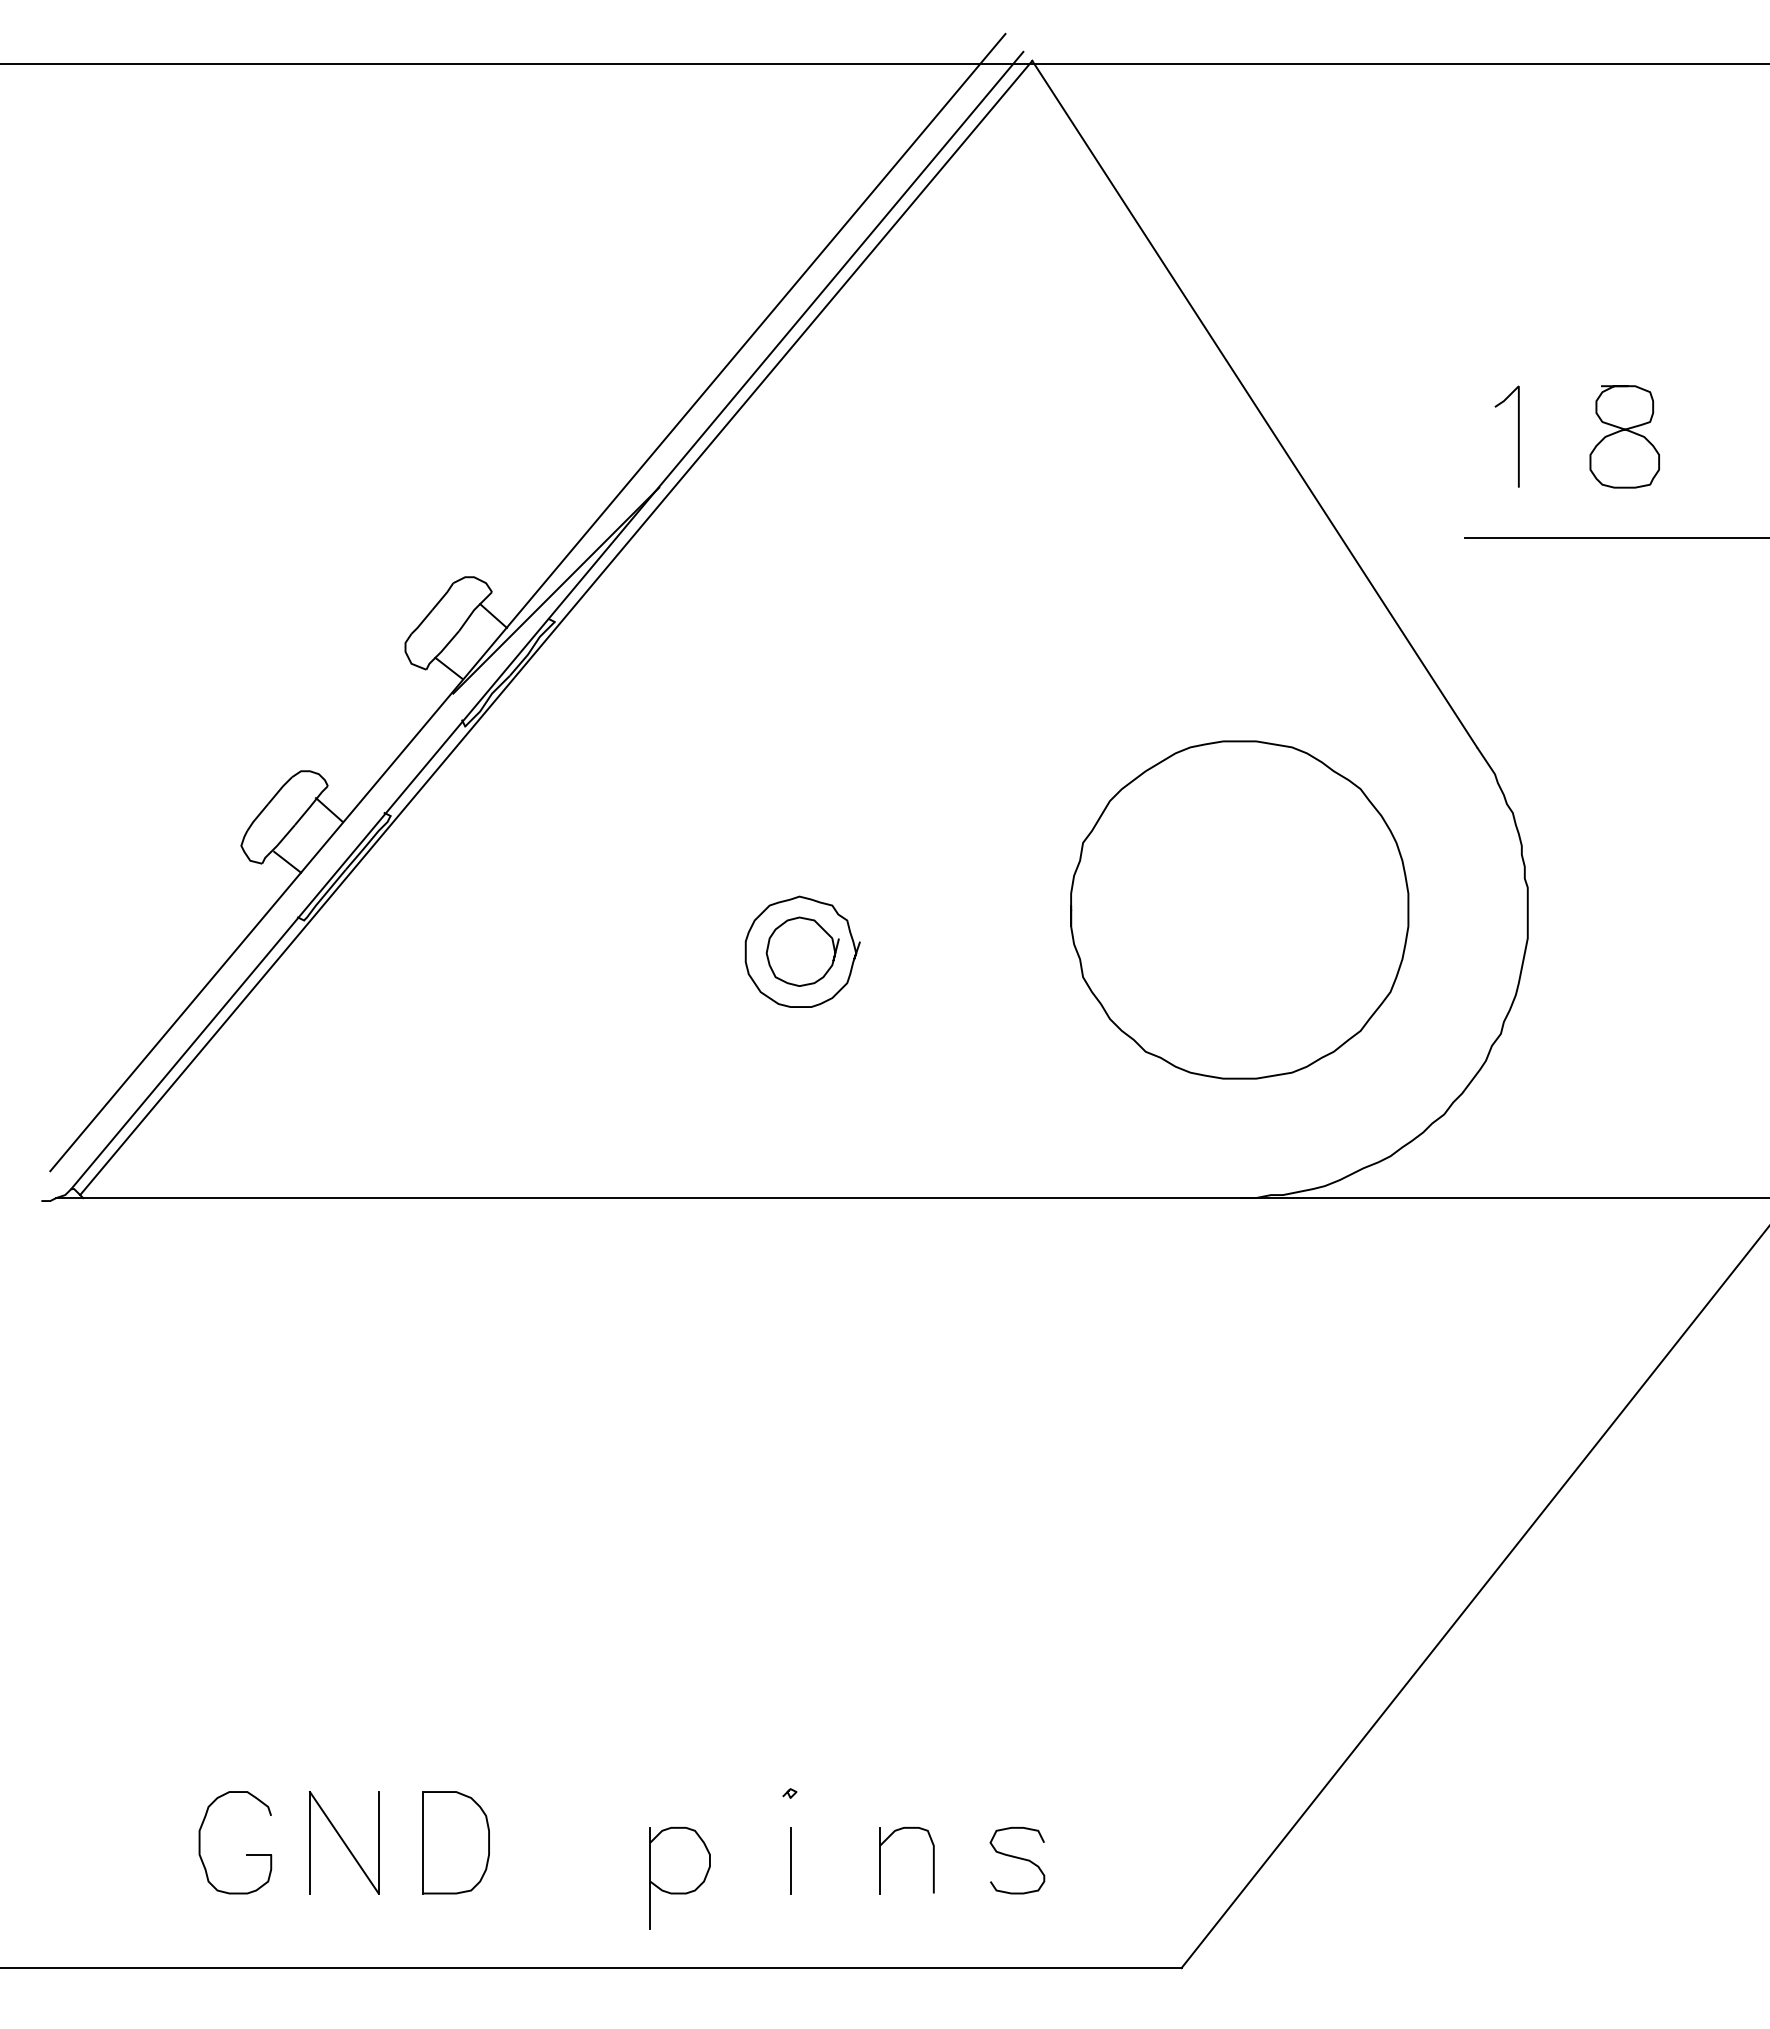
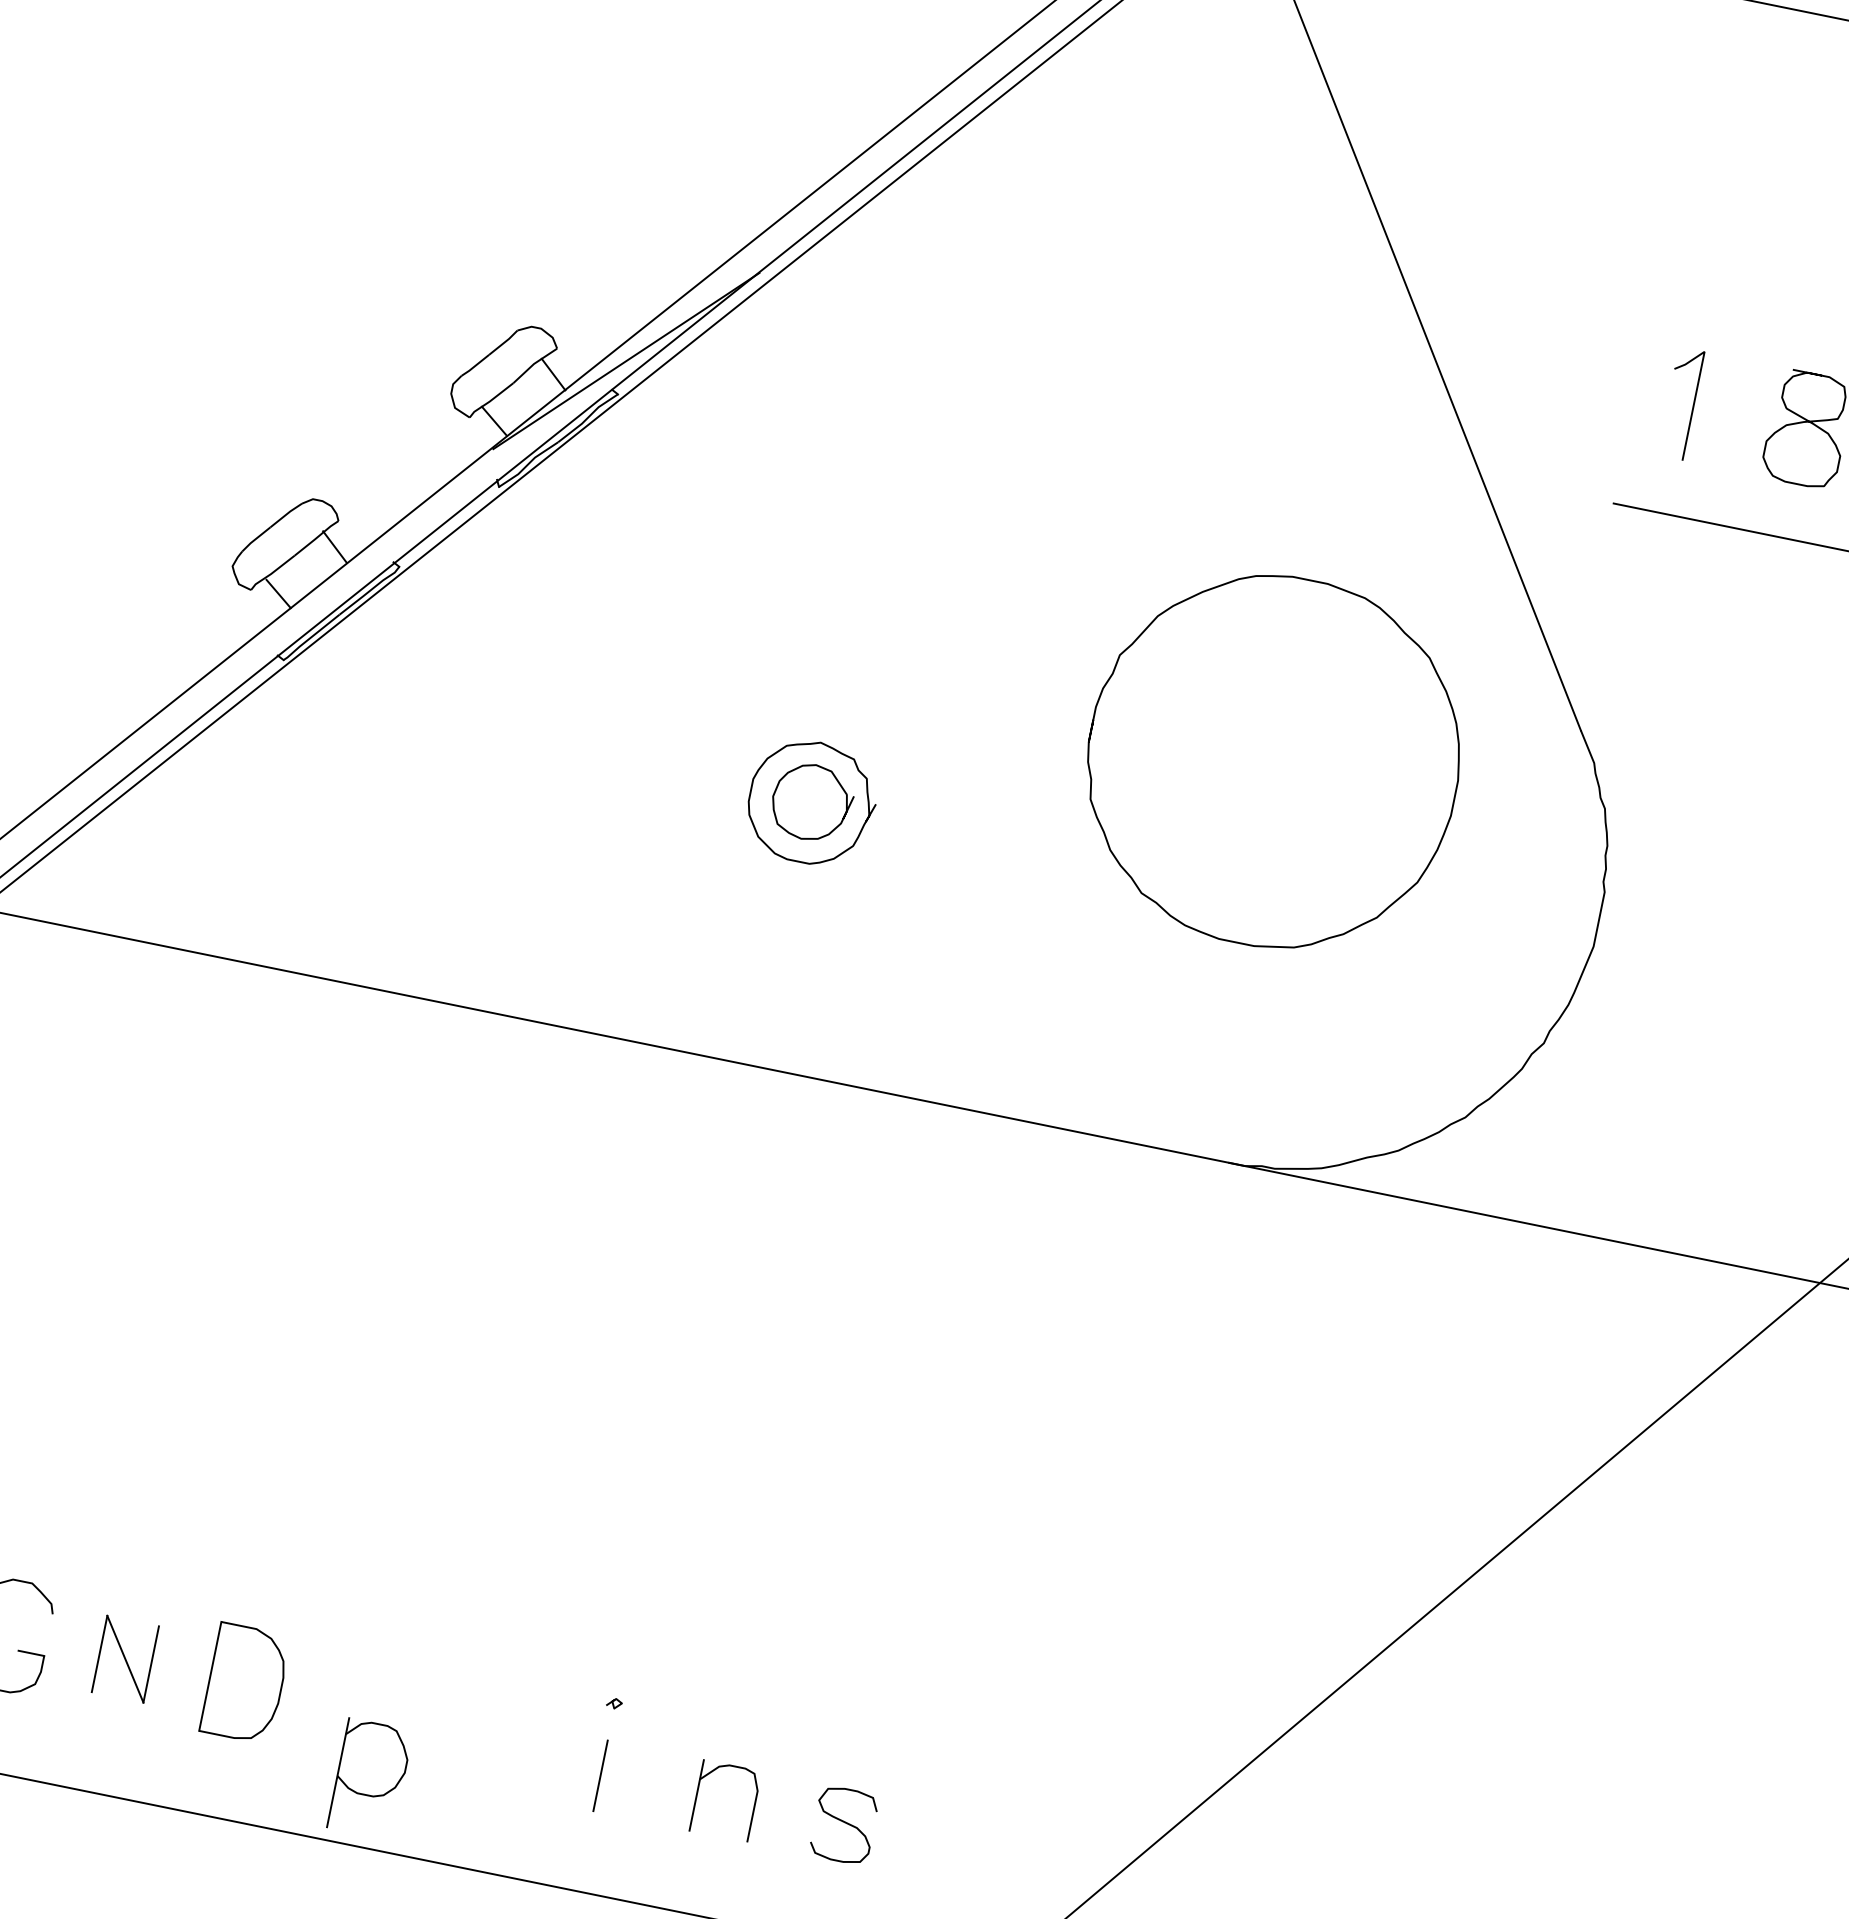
curve: (1154, 767) -> (1213, 589), moved
part: (344, 1842) -> (125, 1658), size x0.7
part: (679, 1878) -> (369, 1778), moved

